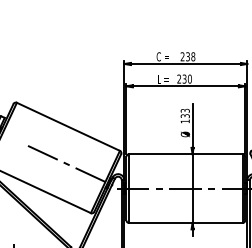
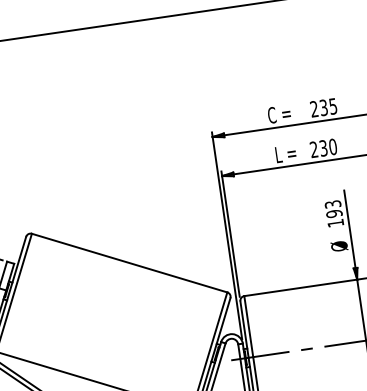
text: (193, 56) -> (333, 105), 238 -> 235
text: (184, 116) -> (333, 214), 133 -> 193
line: (70, 165) -> (143, 331), removed

